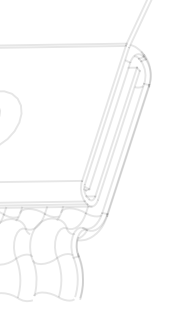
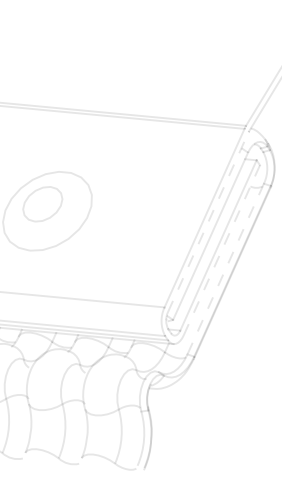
line: (106, 117) -> (207, 223), solid -> dashed
line: (119, 134) -> (222, 249), solid -> dashed
line: (123, 148) -> (225, 269), solid -> dashed

